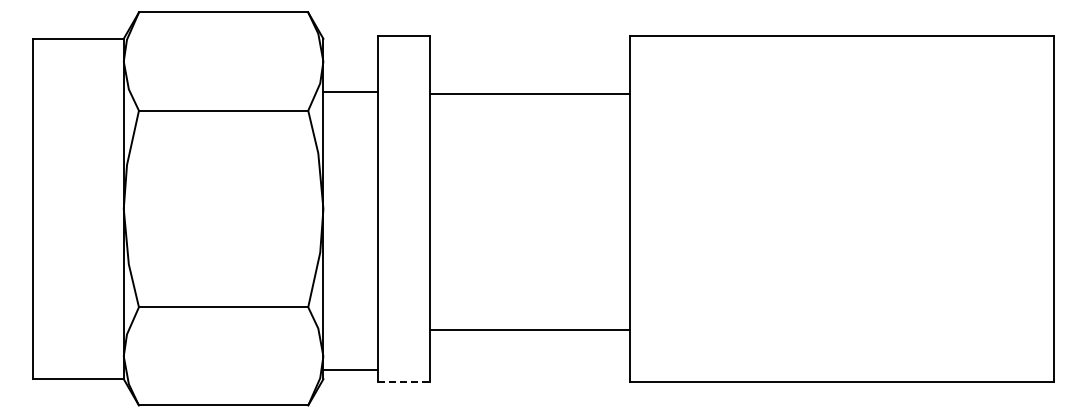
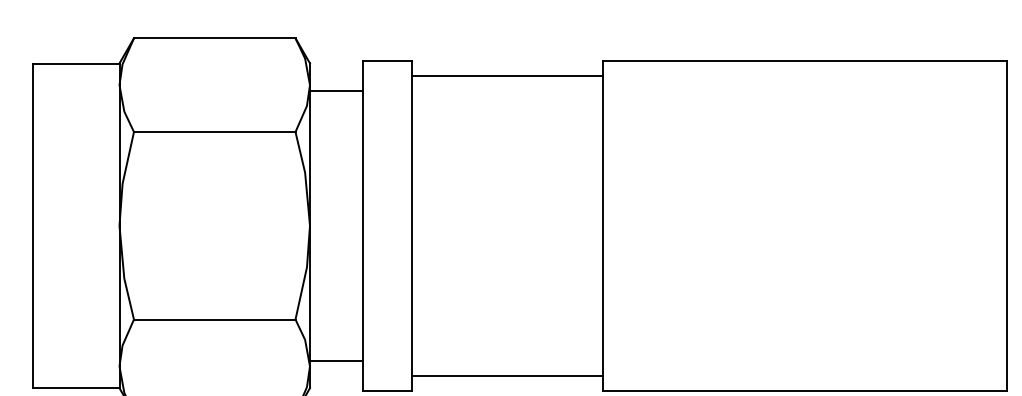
line: (350, 91) -> (335, 90), moved
line: (529, 93) -> (506, 75), moved
line: (529, 330) -> (506, 376), moved
line: (350, 370) -> (335, 360), moved
line: (404, 381) -> (387, 390), dashed -> solid

